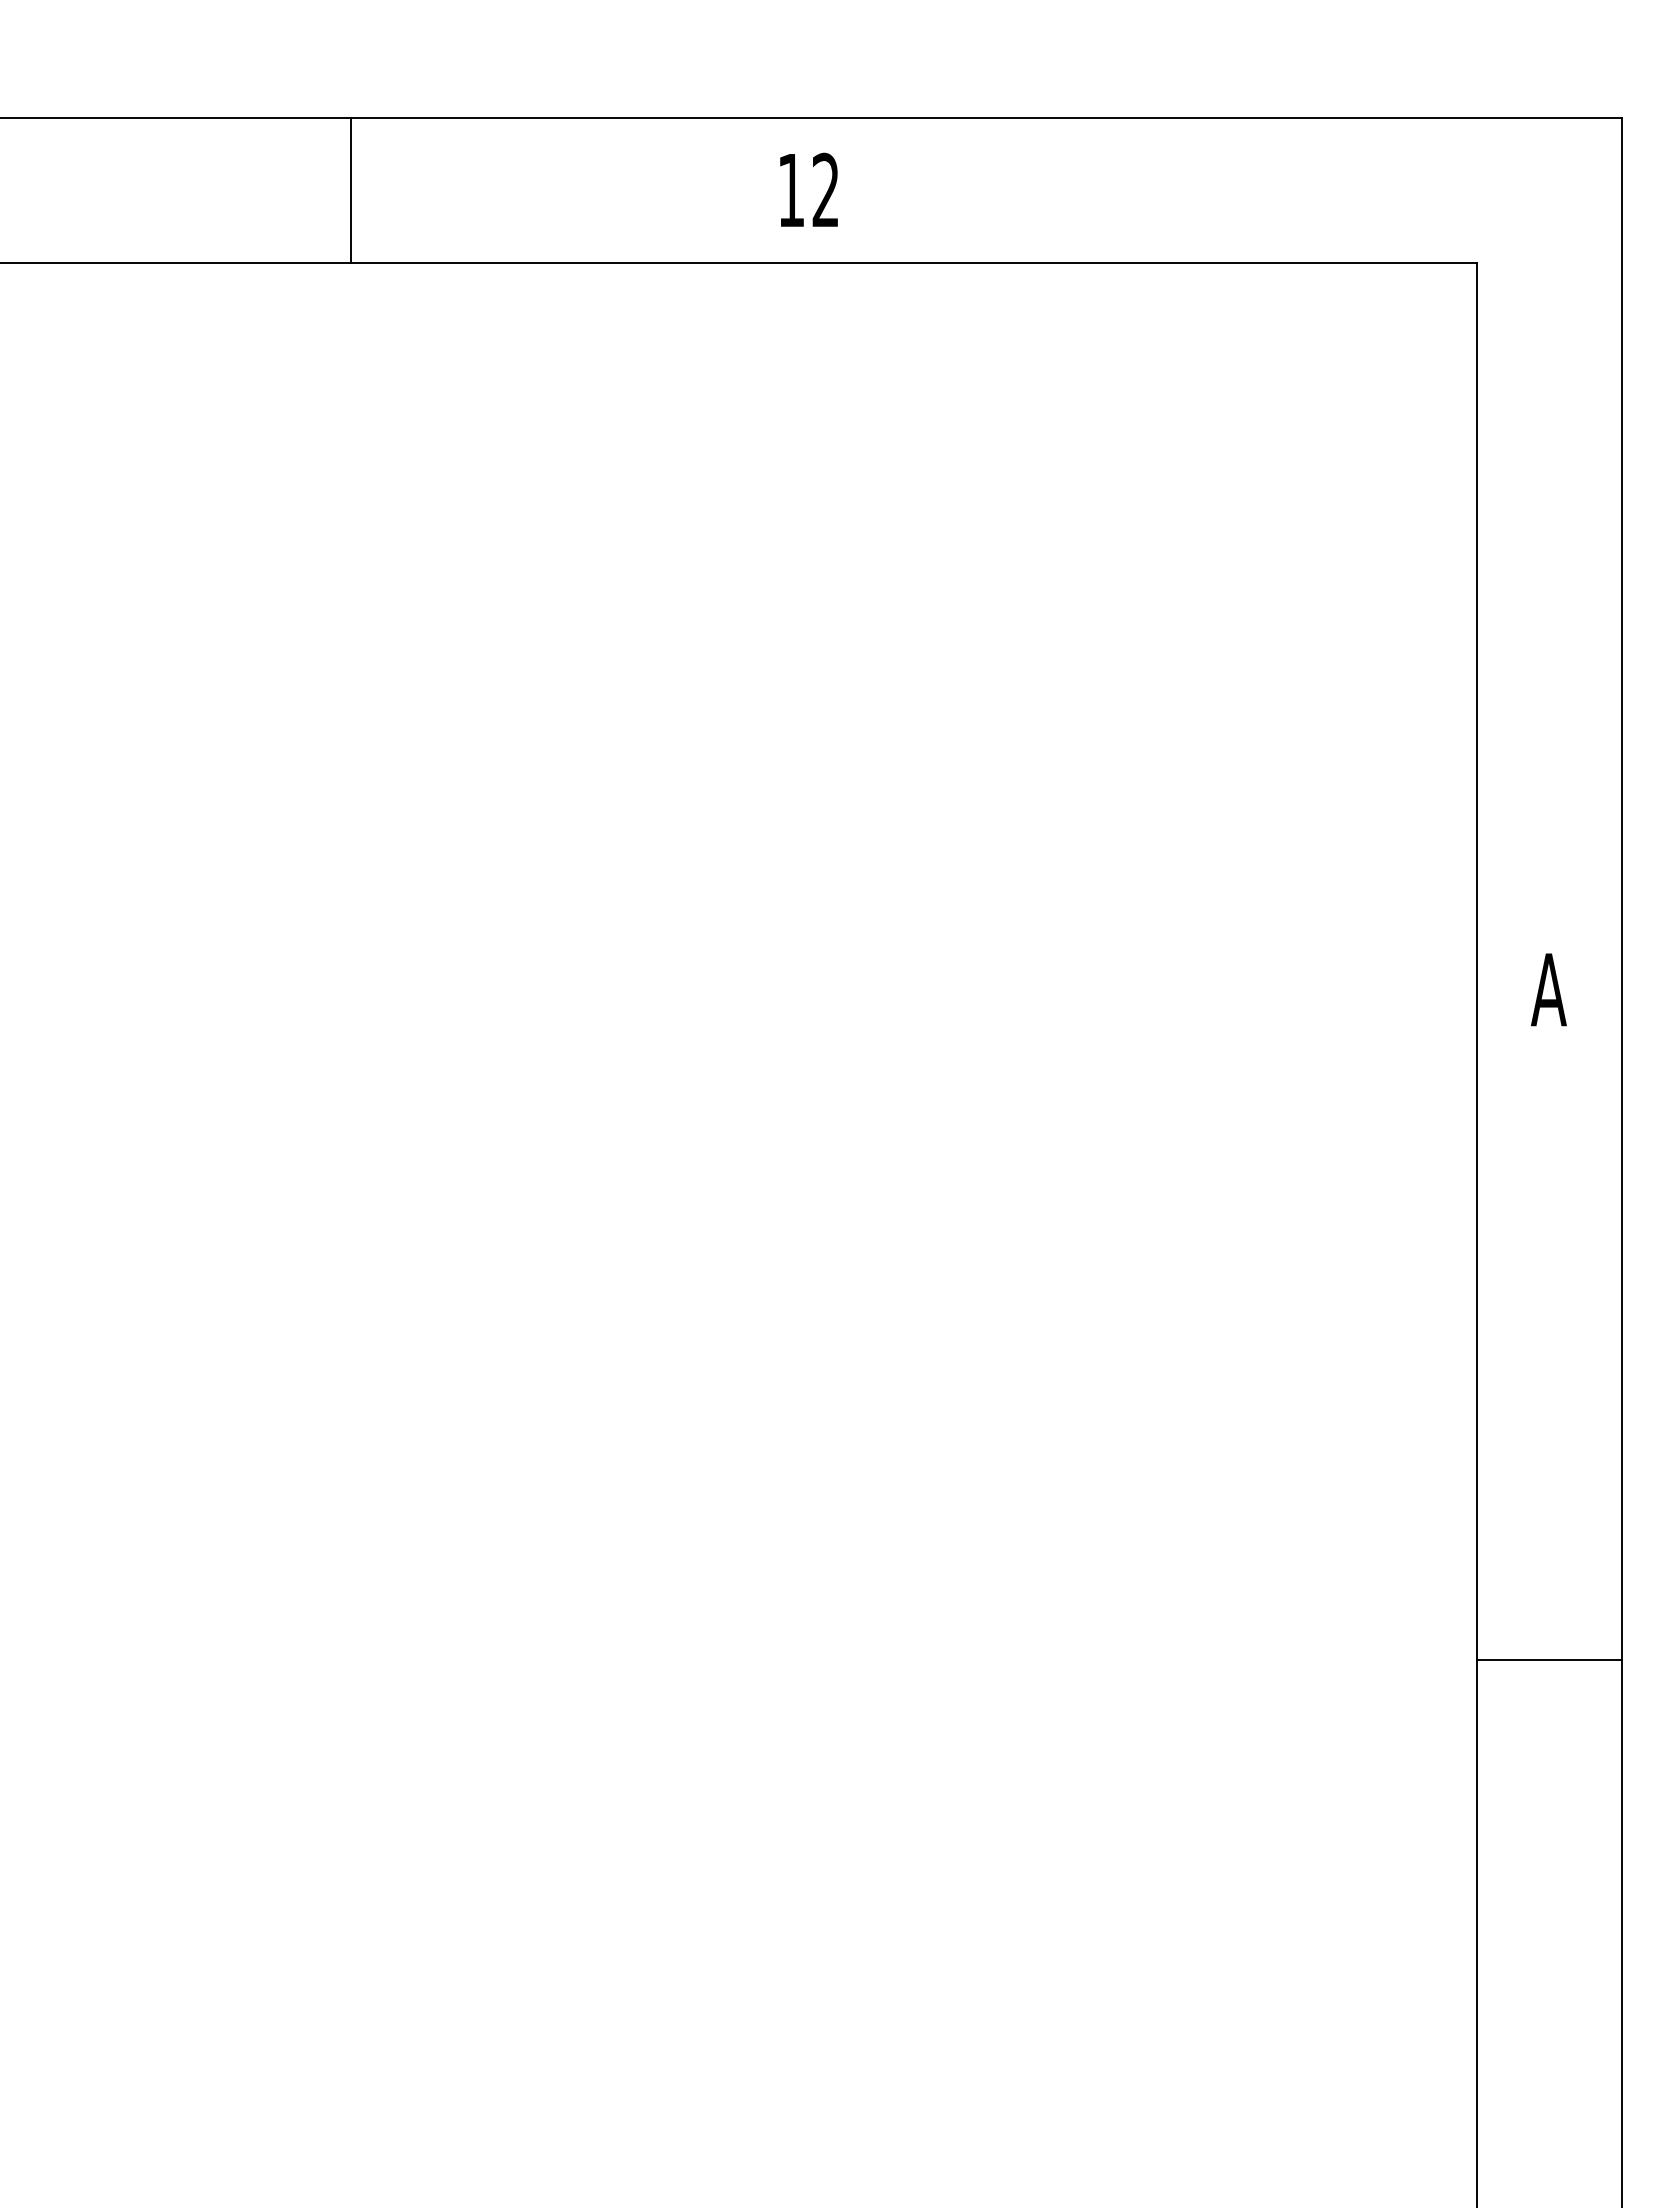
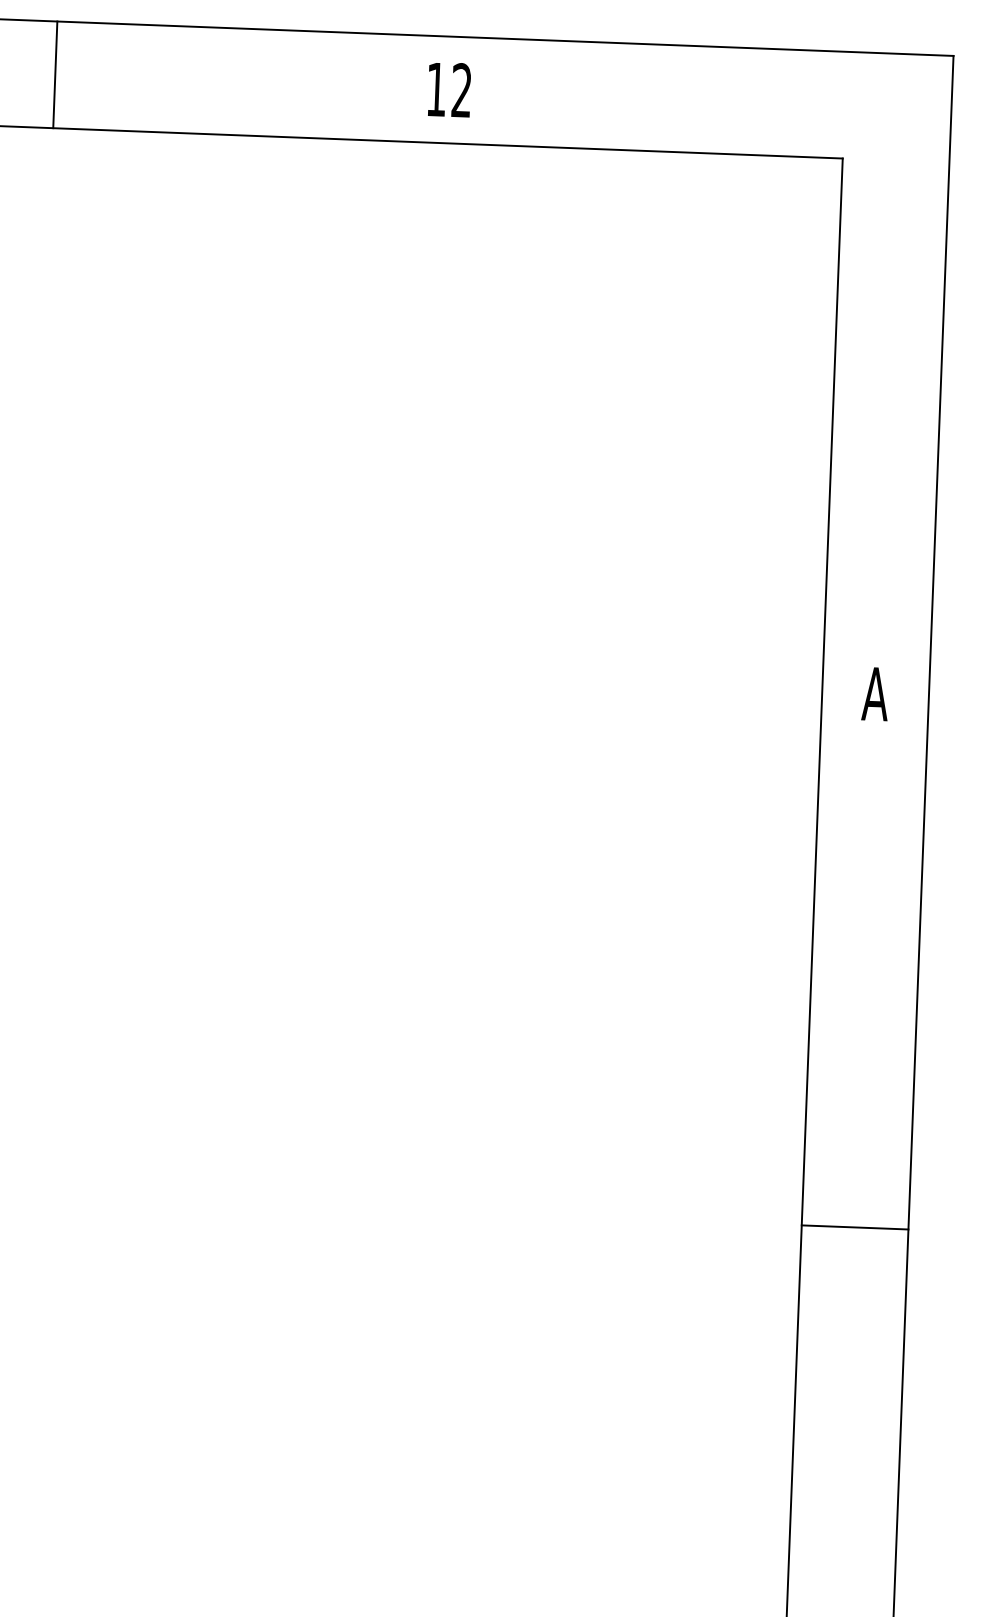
line: (350, 189) -> (54, 74), moved
text: (808, 189) -> (449, 89), moved
line: (1548, 1660) -> (854, 1227), moved

